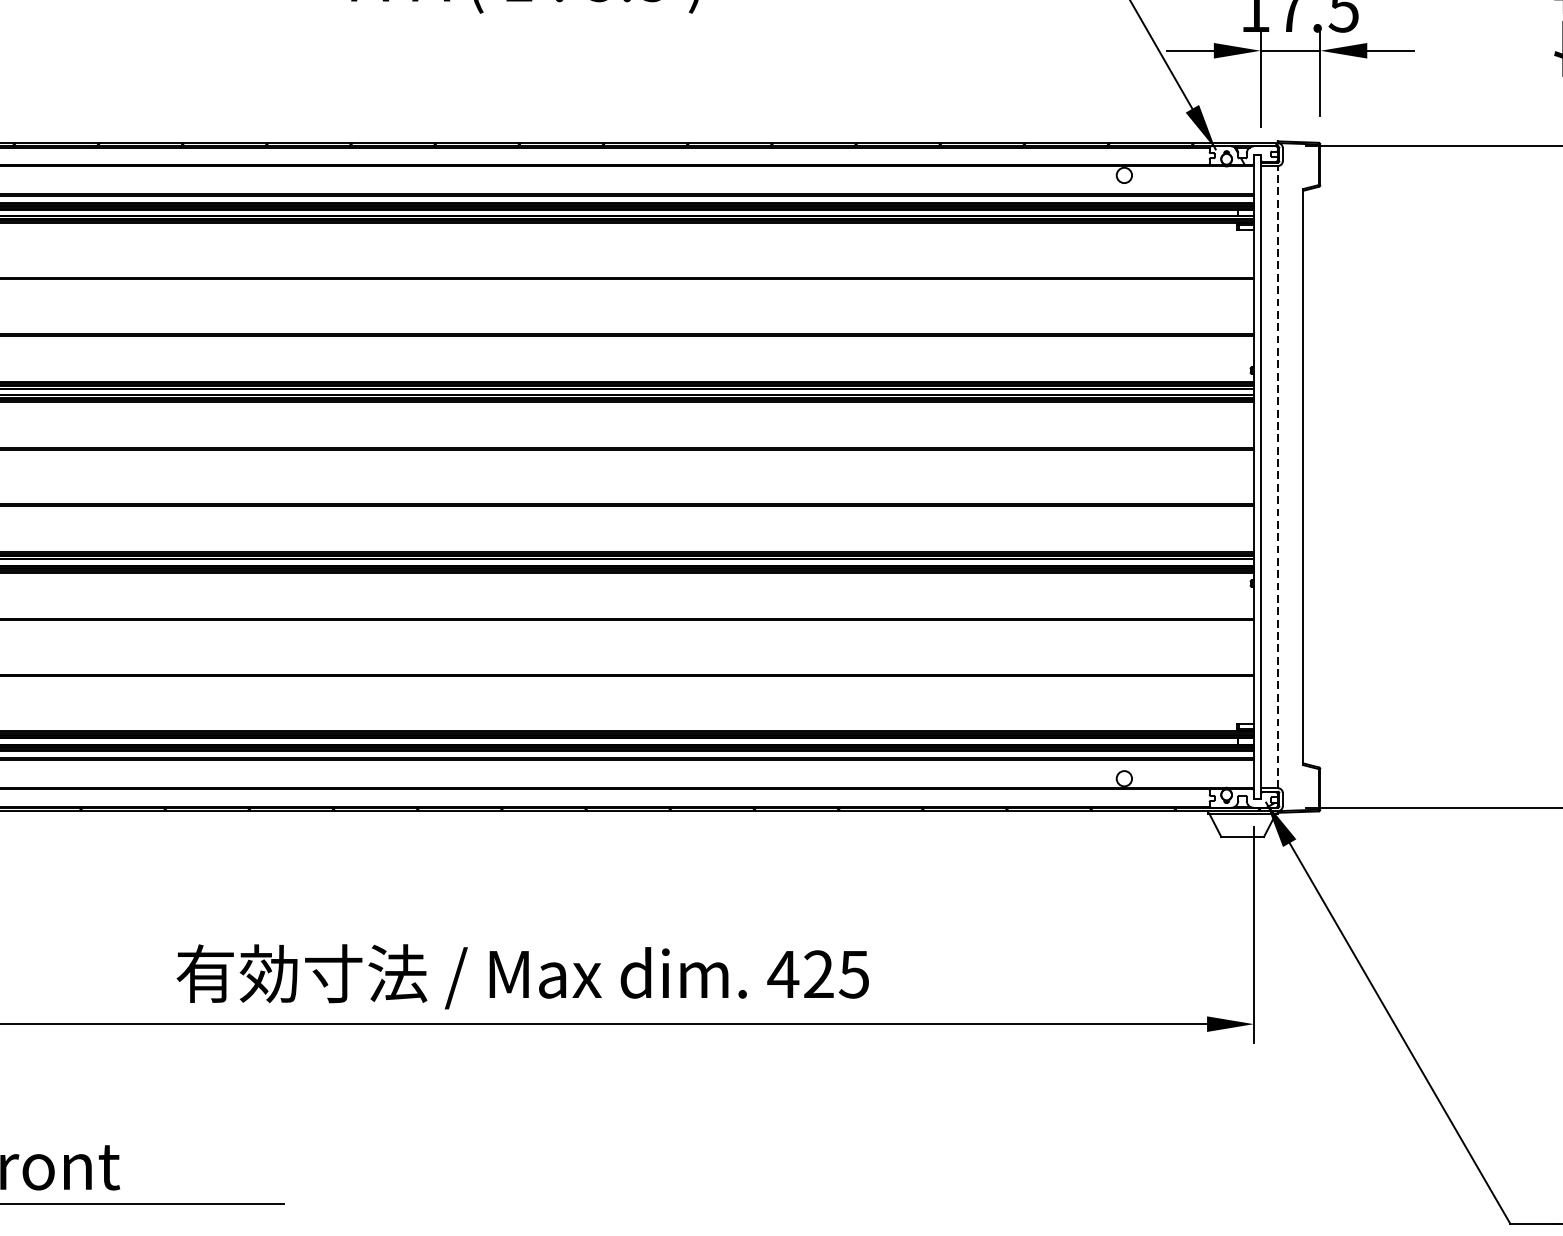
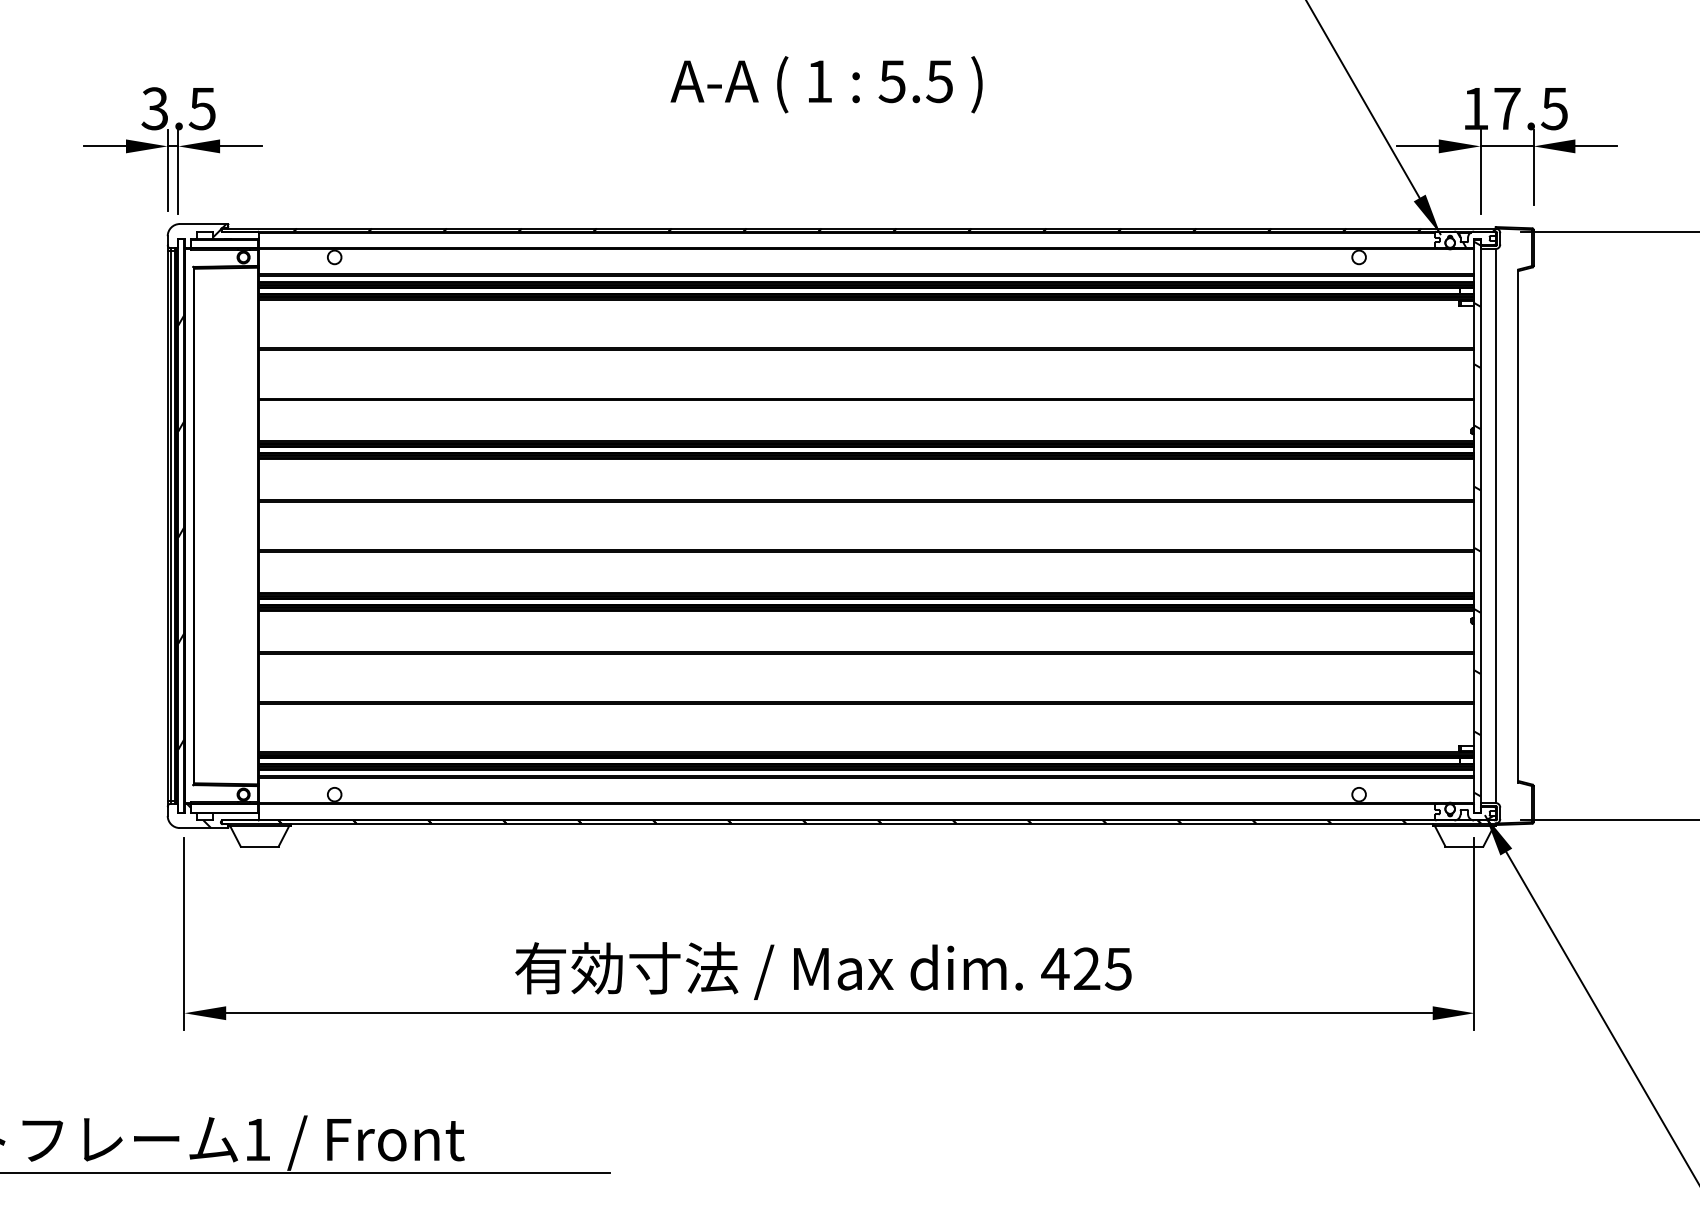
hatch: (1257, 468) -> (1477, 518), added
line: (1277, 477) -> (1495, 526), dashed -> solid

